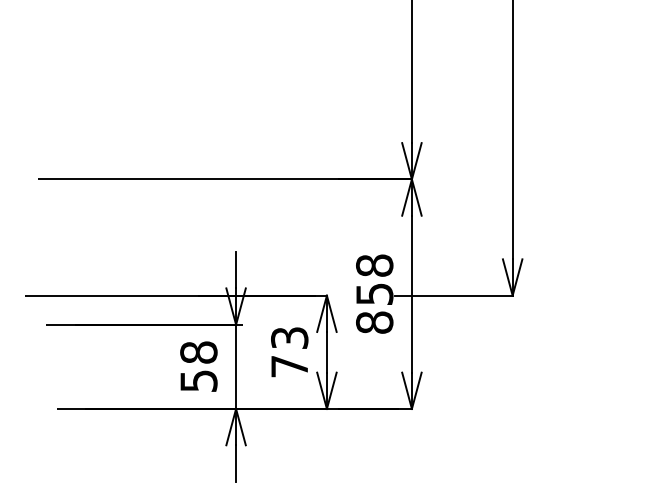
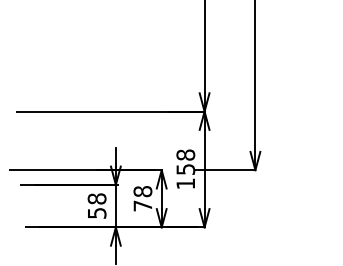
text: (374, 321) -> (185, 183), 858 -> 158
text: (288, 337) -> (142, 191), 73 -> 78

